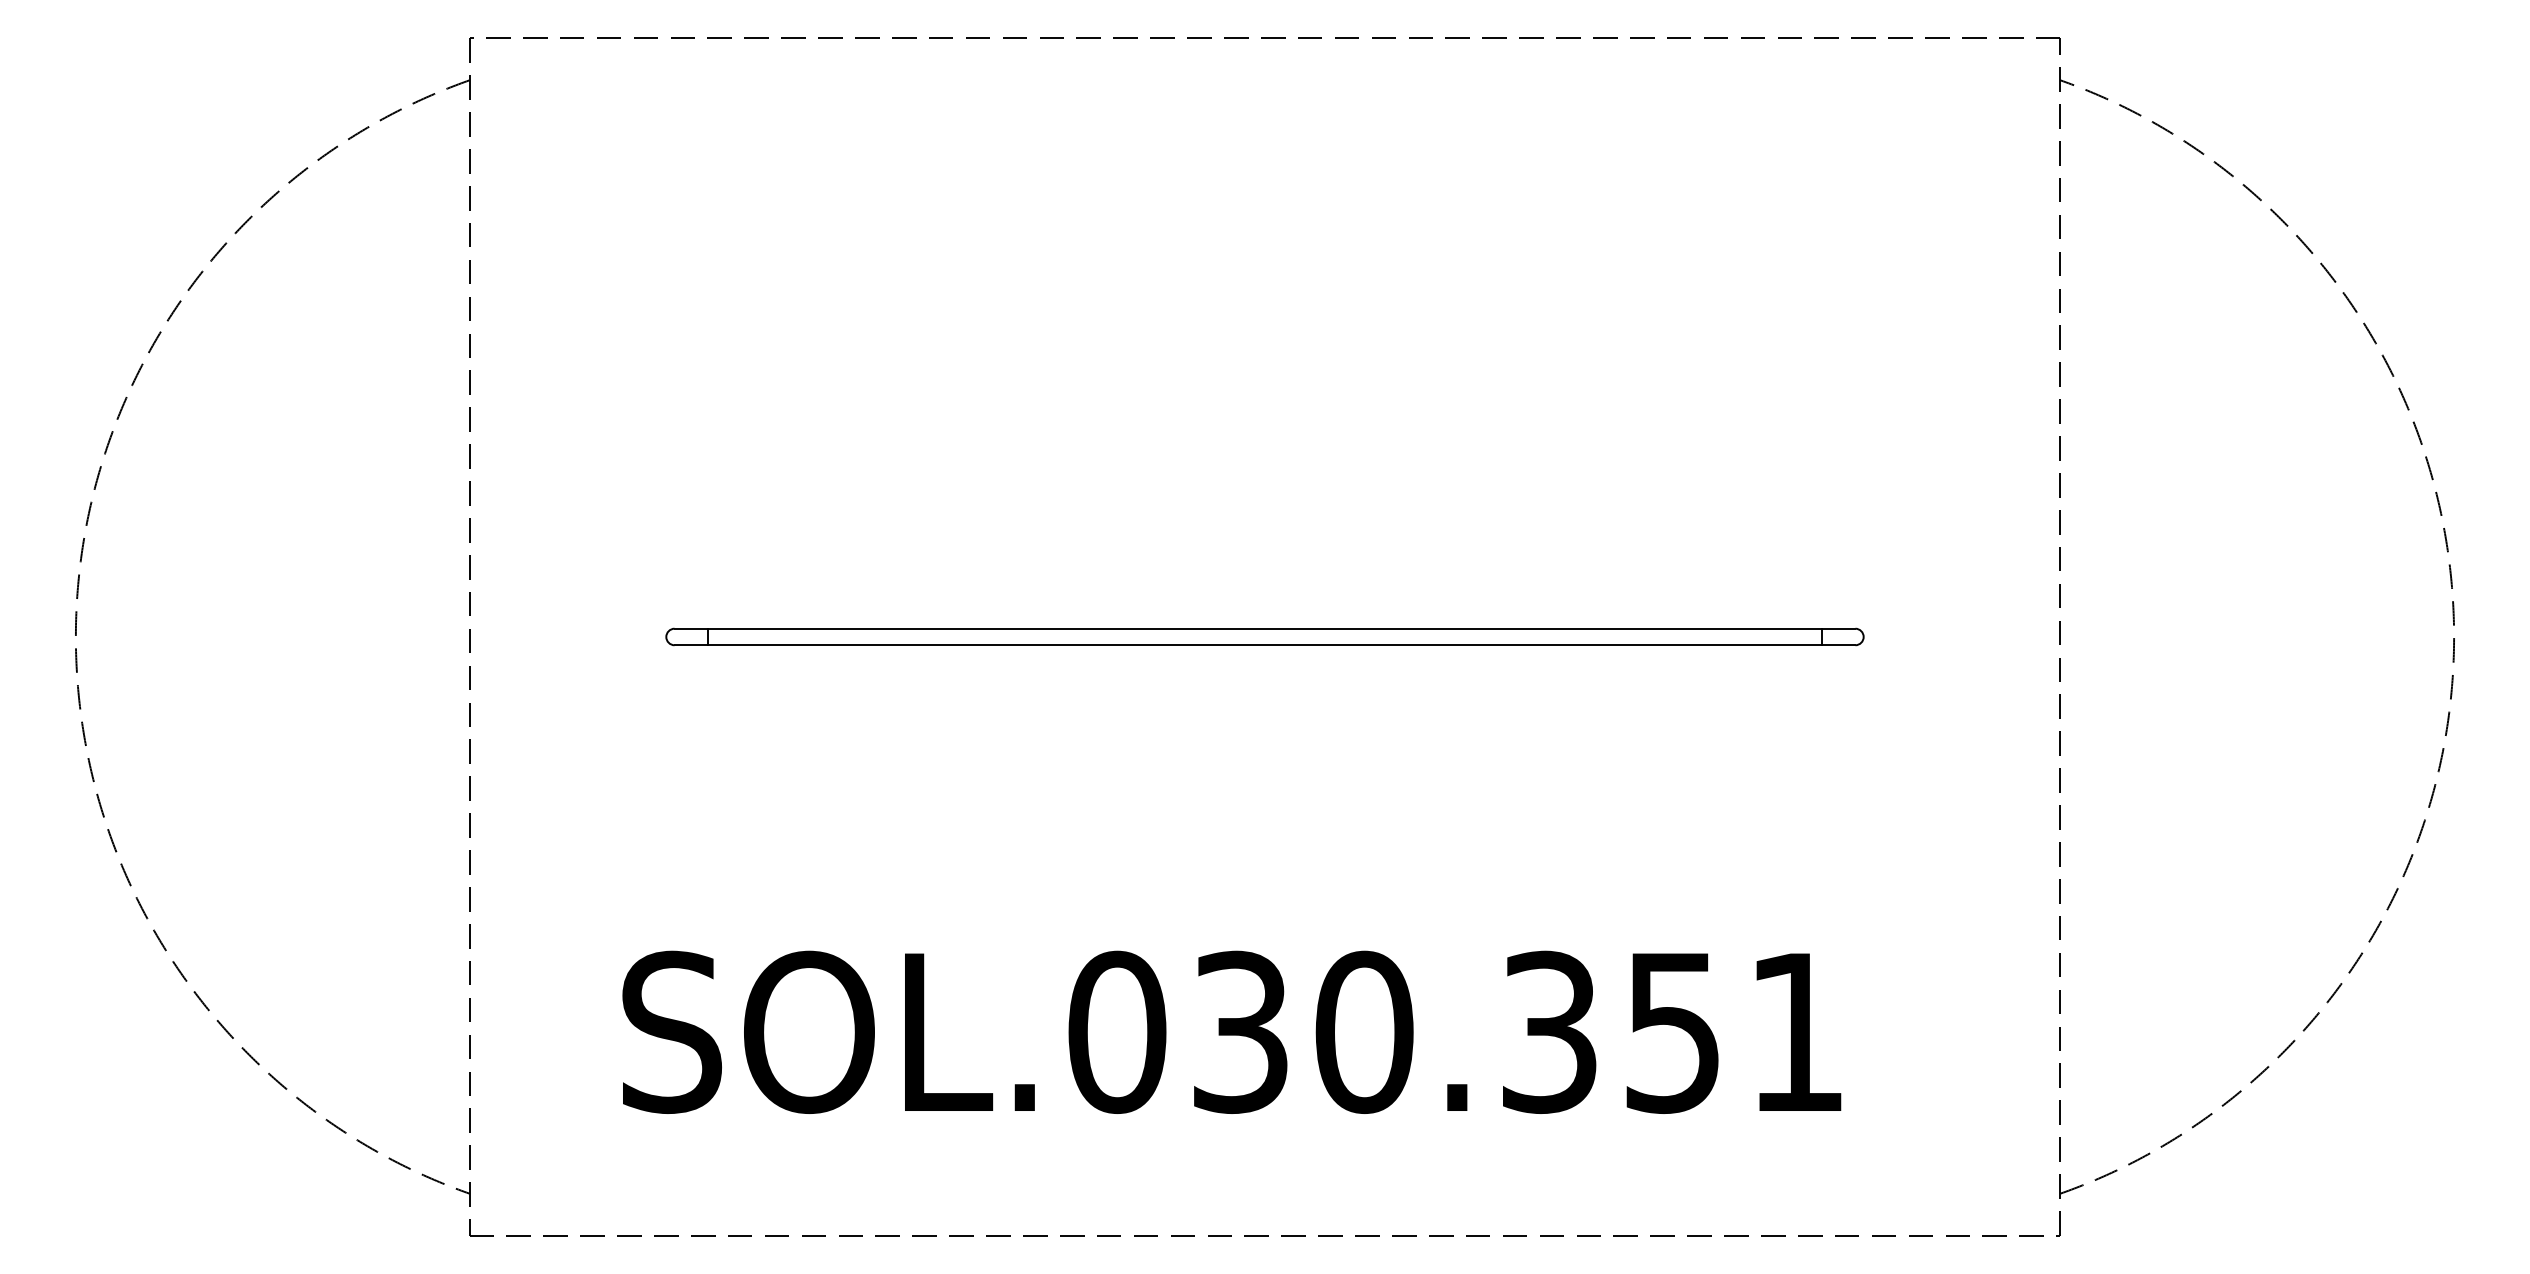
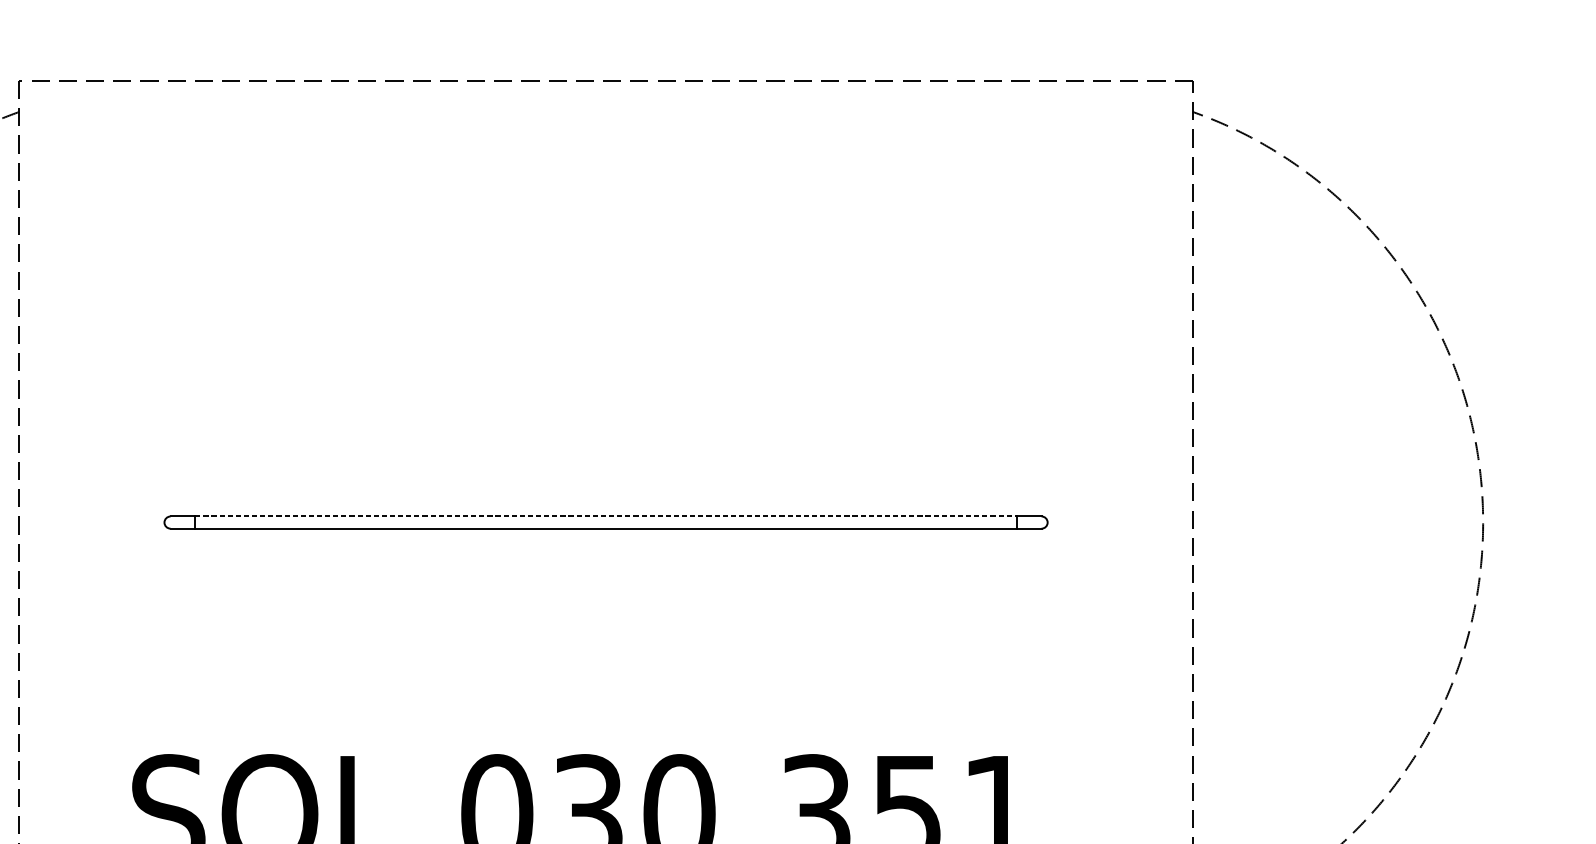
line: (1265, 628) -> (606, 516), solid -> dashed

